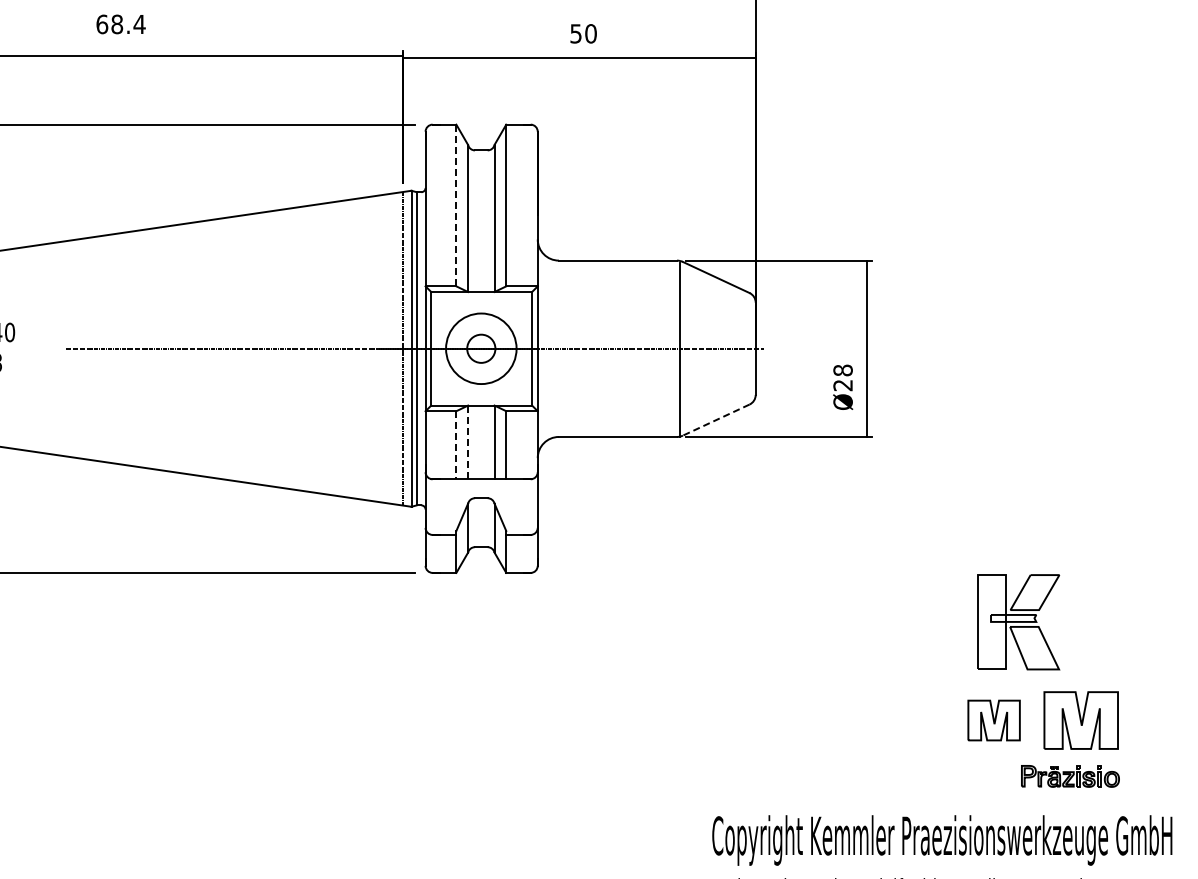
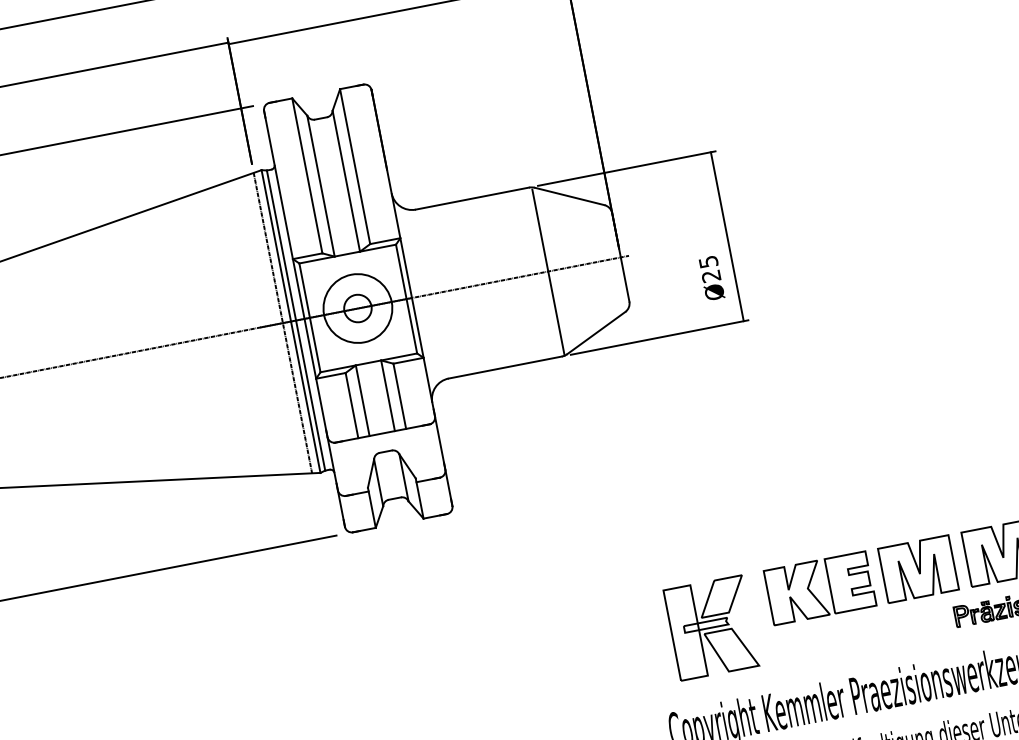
line: (456, 205) -> (307, 175), dashed -> solid
text: (842, 370) -> (708, 262), Ø28 -> Ø25
line: (716, 420) -> (596, 333), dashed -> solid
line: (468, 442) -> (363, 400), dashed -> solid
line: (456, 445) -> (352, 405), dashed -> solid
part: (1018, 622) -> (711, 628), moved
part: (993, 720) -> (917, 569), size x1.43
part: (884, 725) -> (814, 594), added

